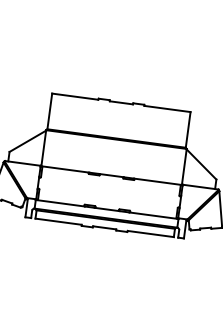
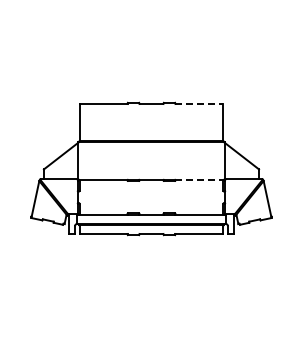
line: (167, 108) -> (199, 103), solid -> dashed
line: (157, 181) -> (199, 179), solid -> dashed

